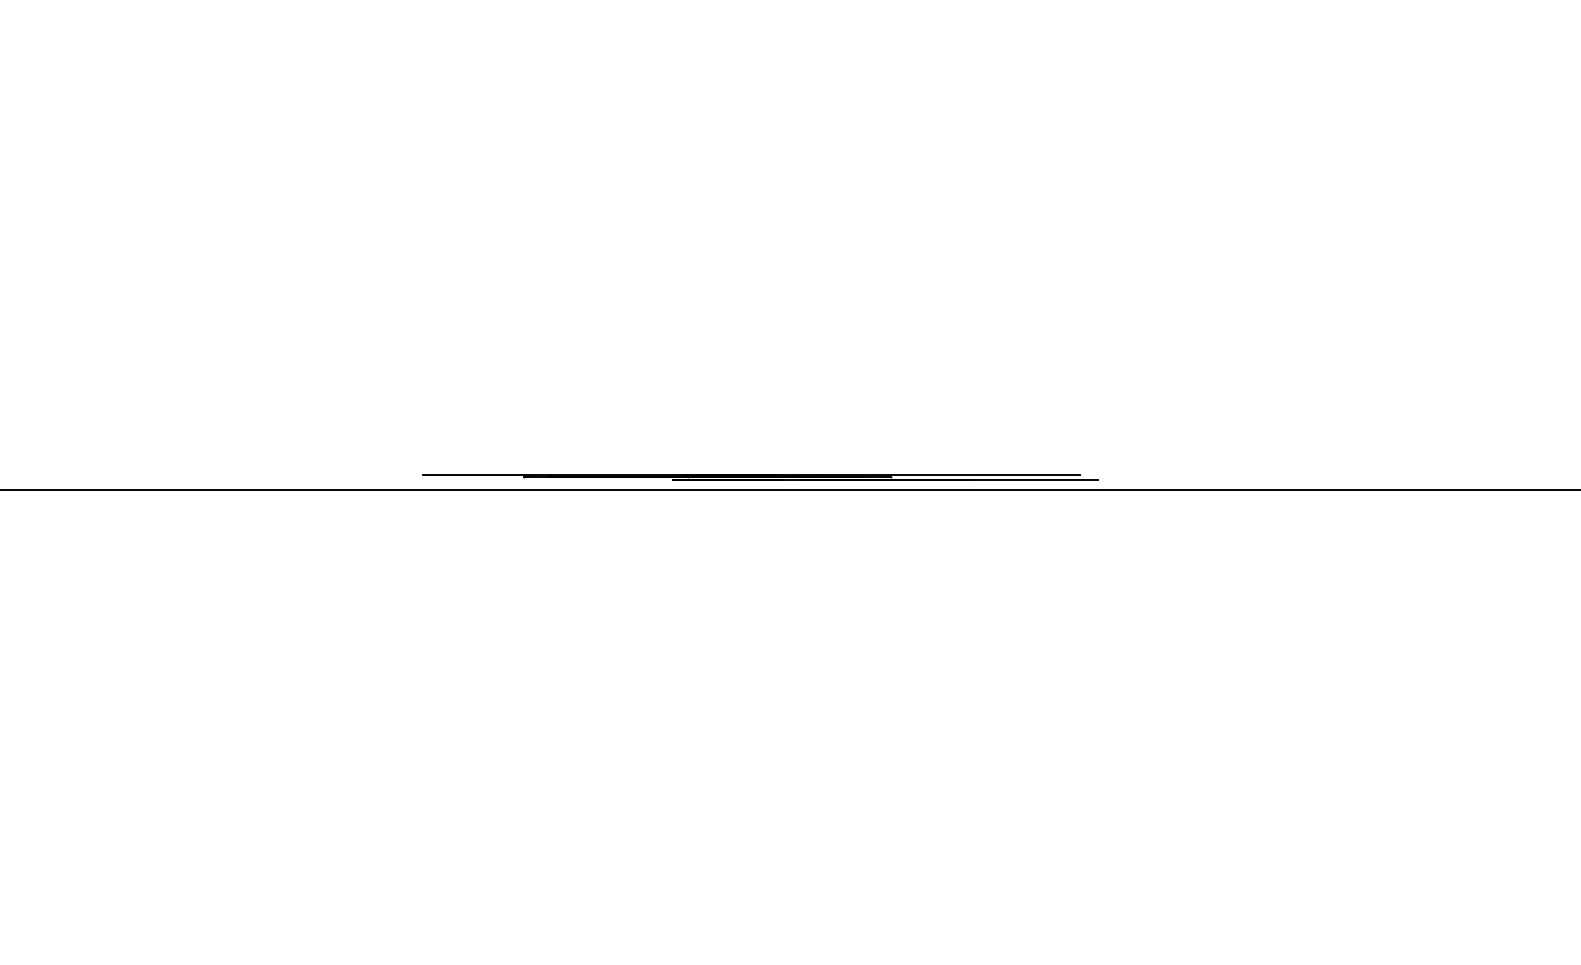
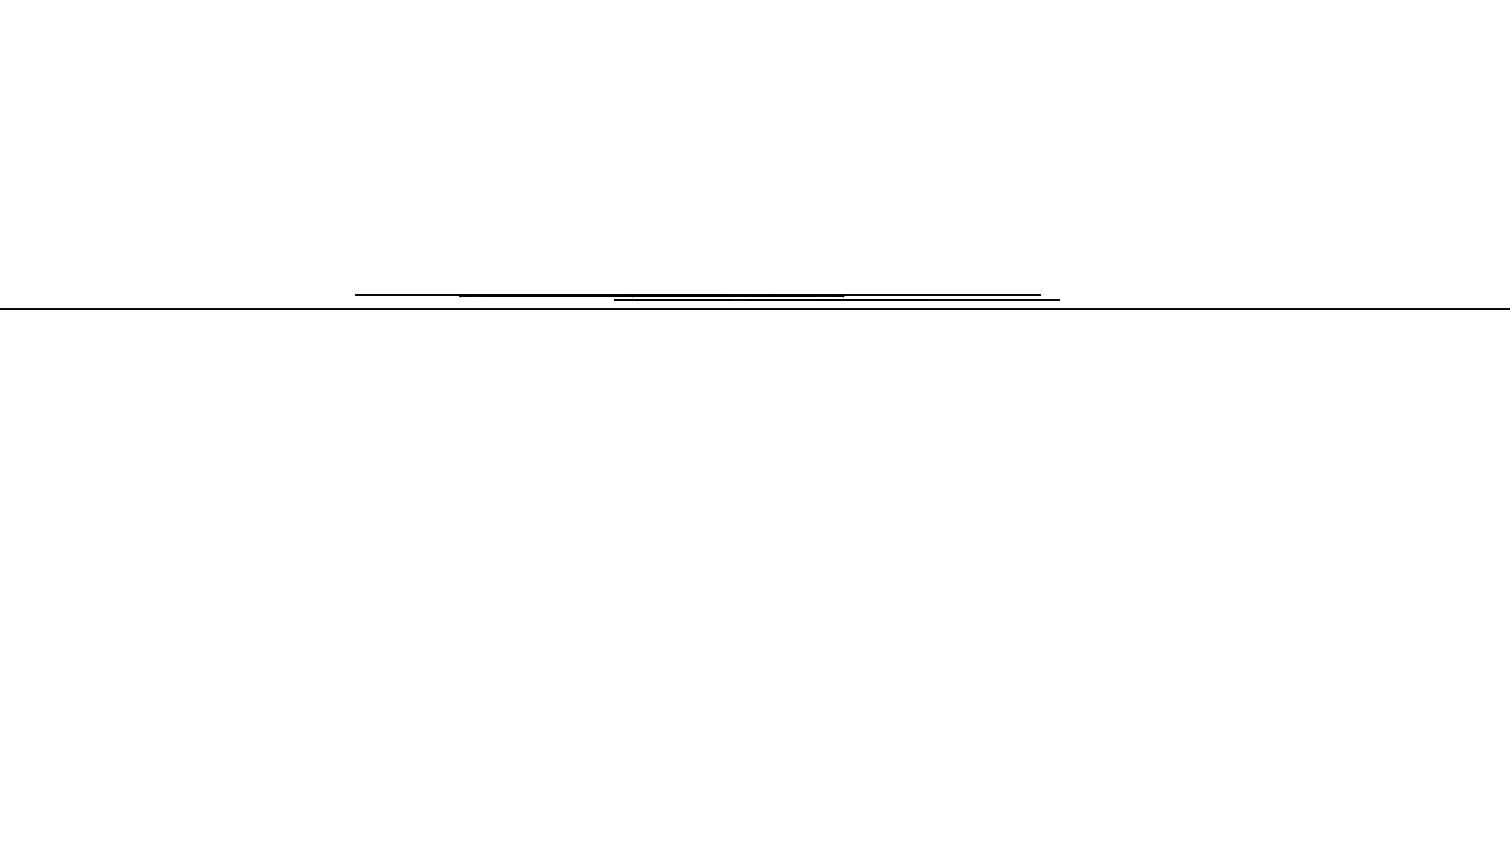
part: (760, 477) -> (707, 296), moved

